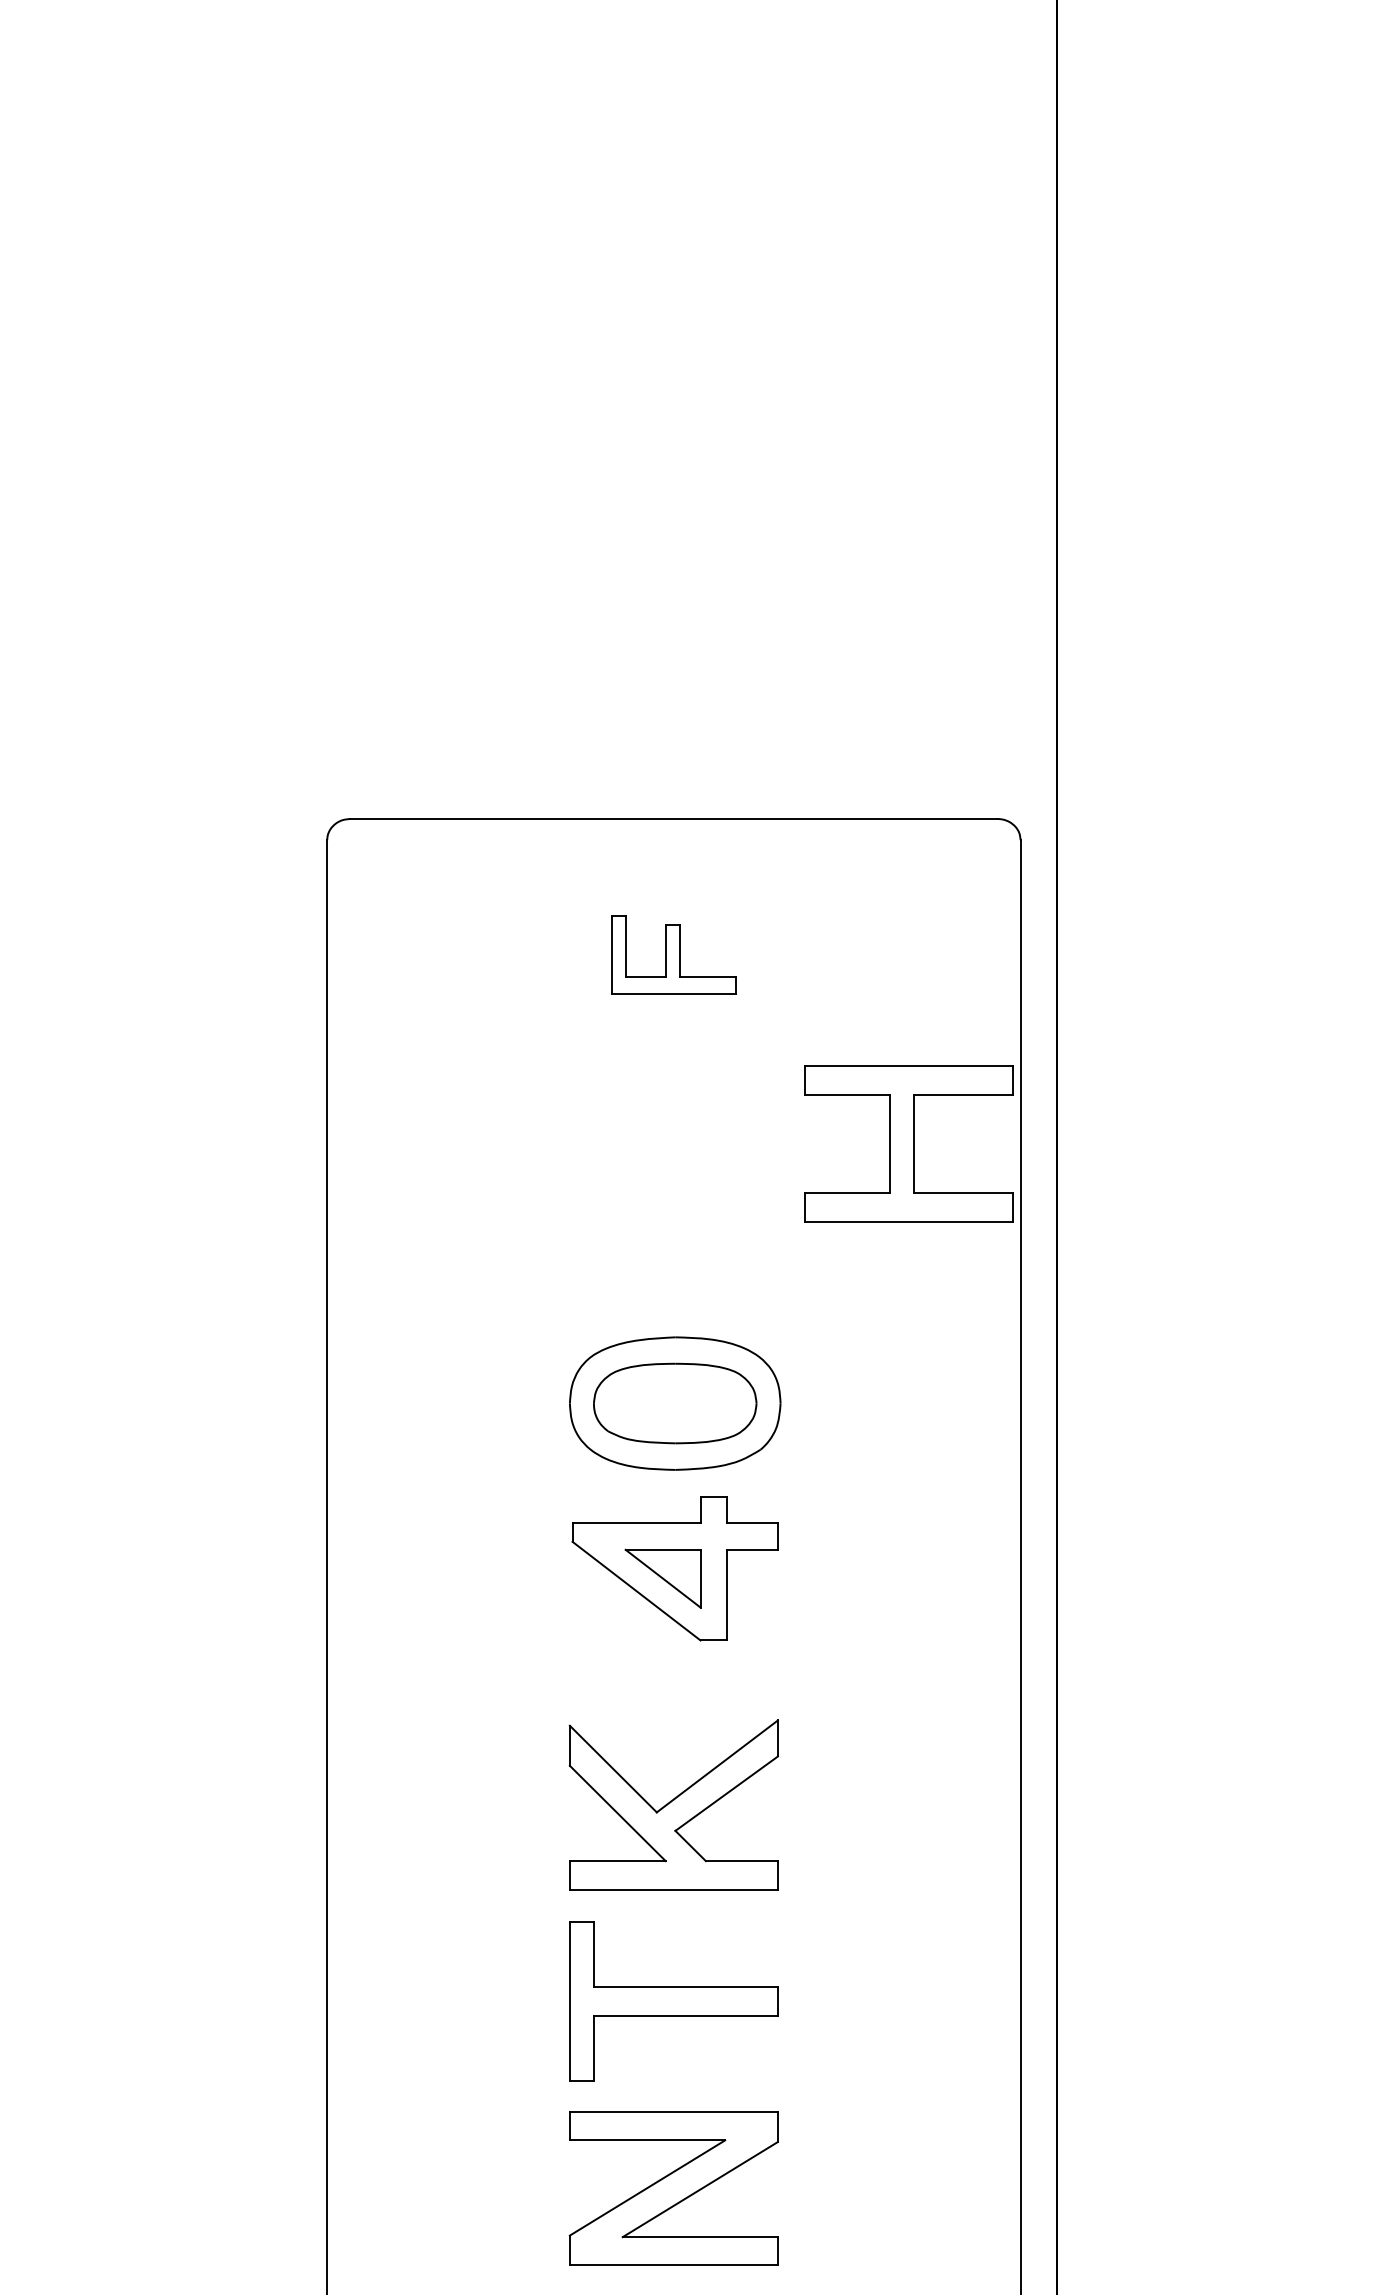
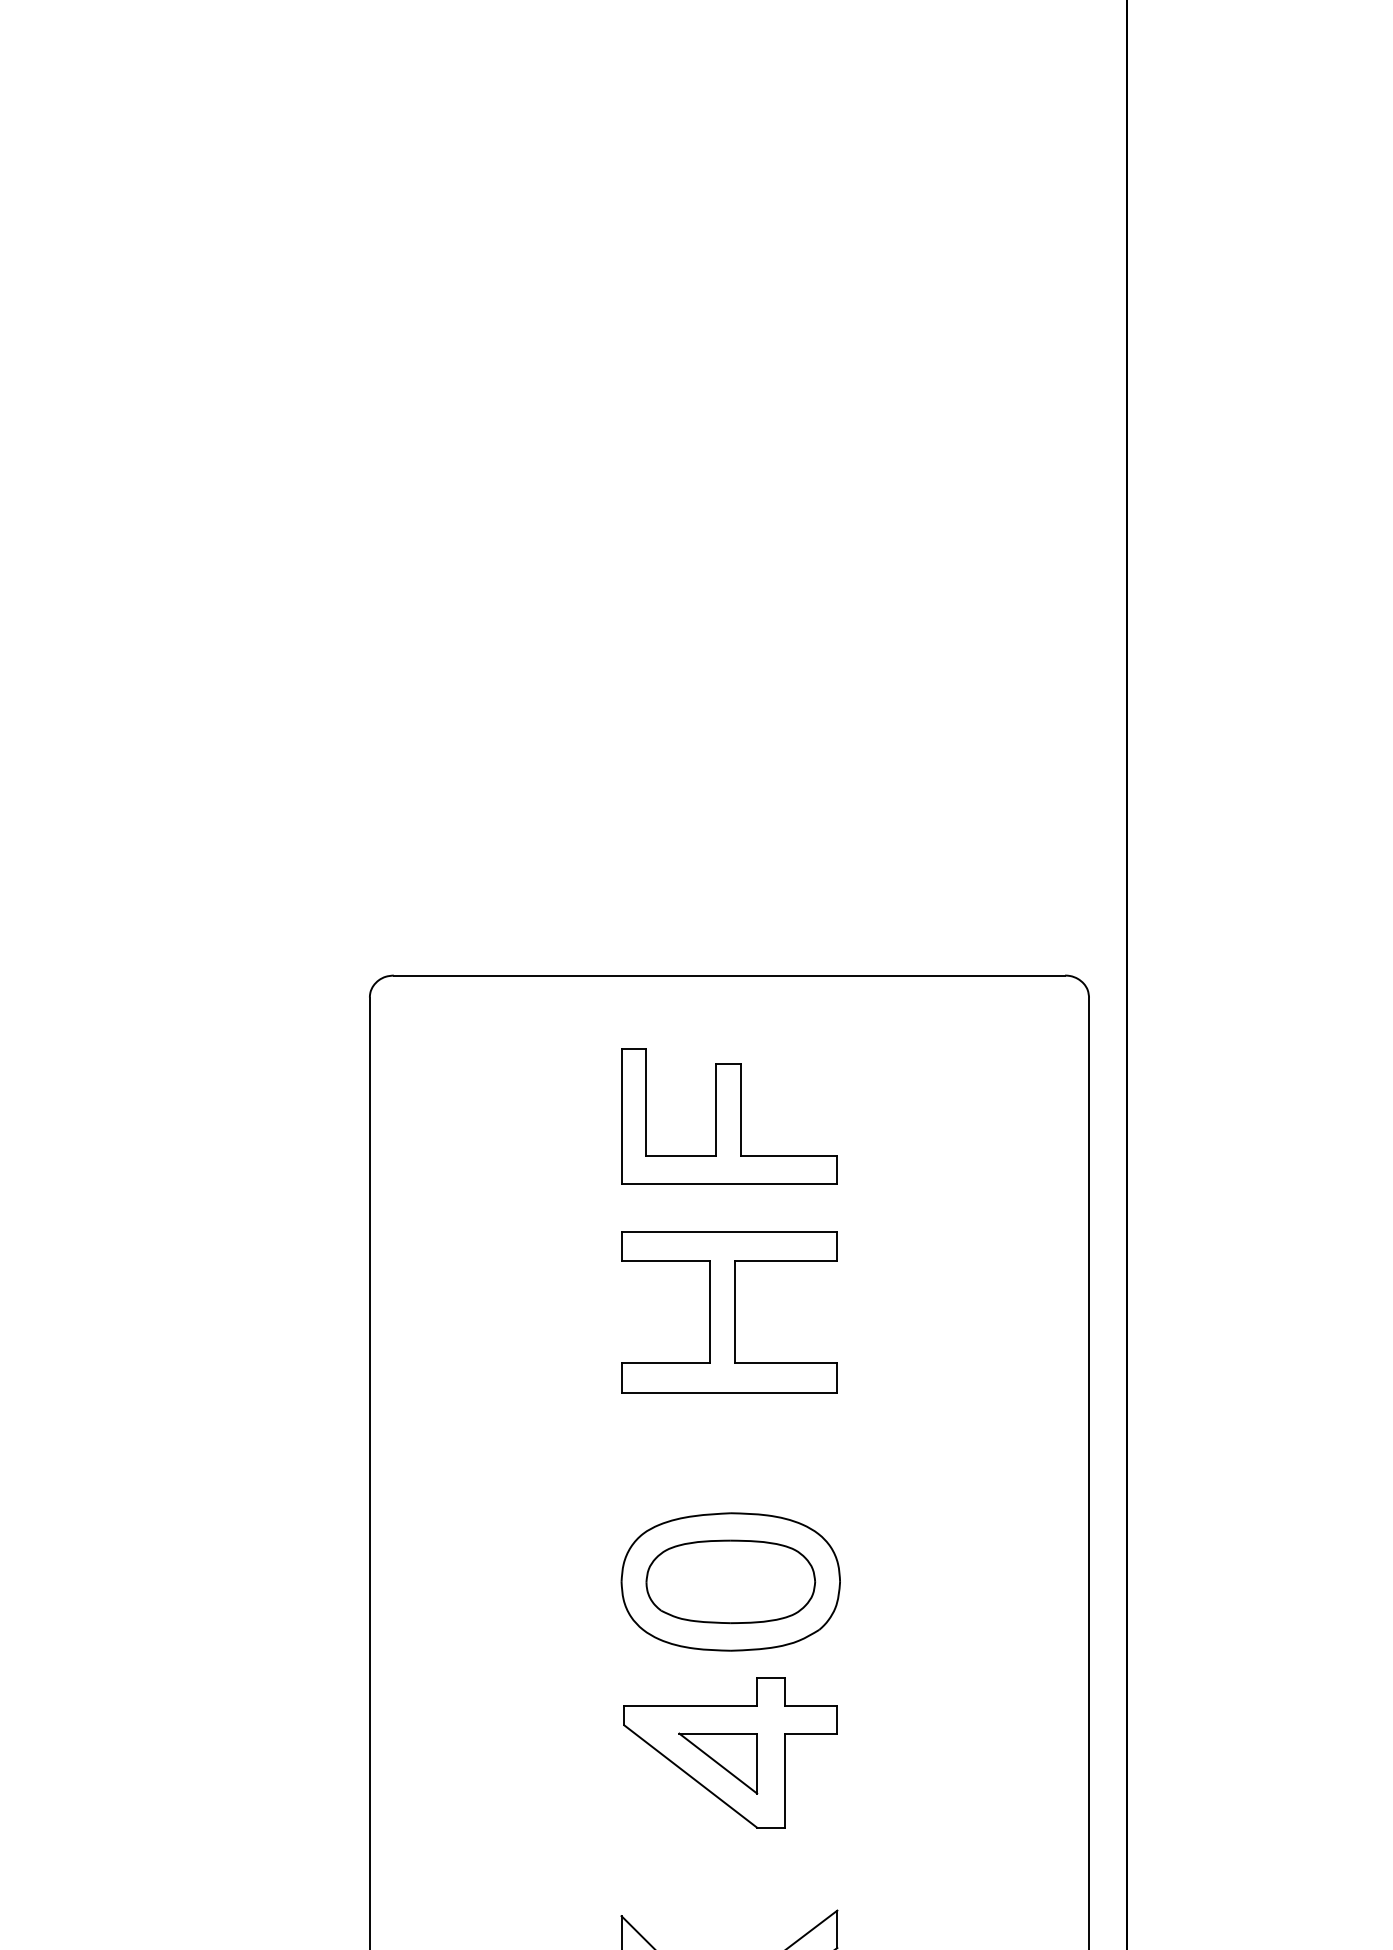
part: (673, 954) -> (729, 1116), size x1.67
part: (908, 1143) -> (729, 1312), moved

